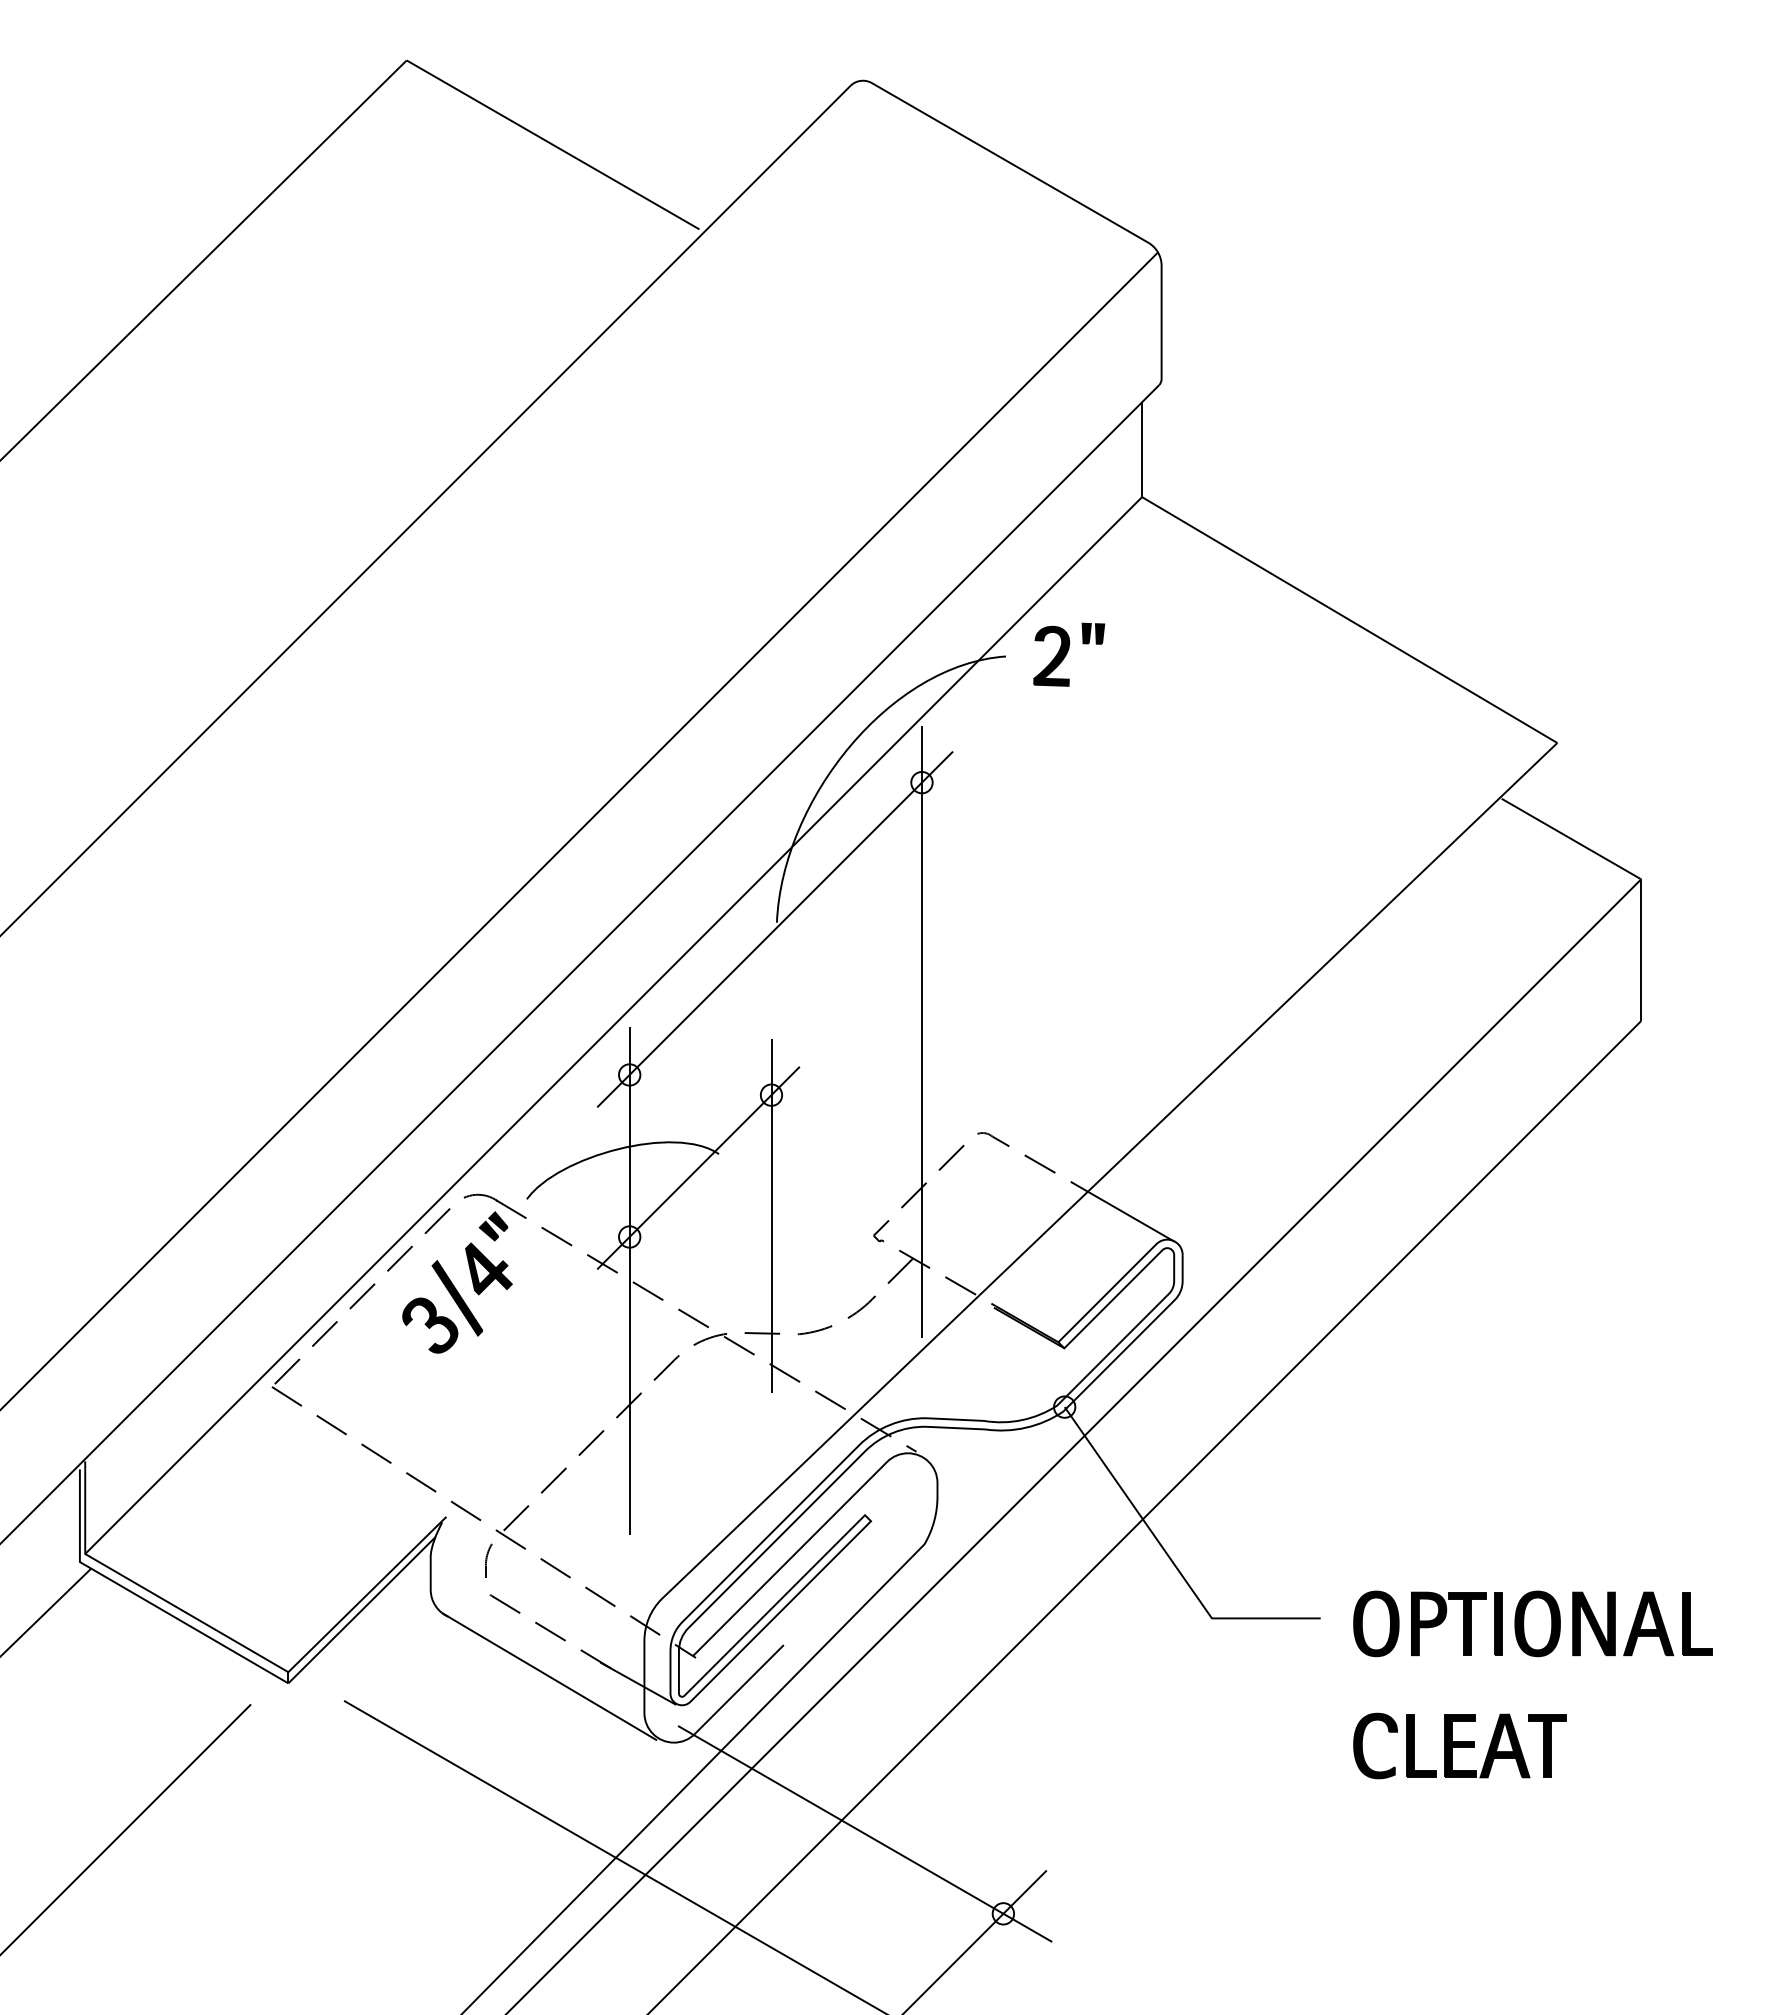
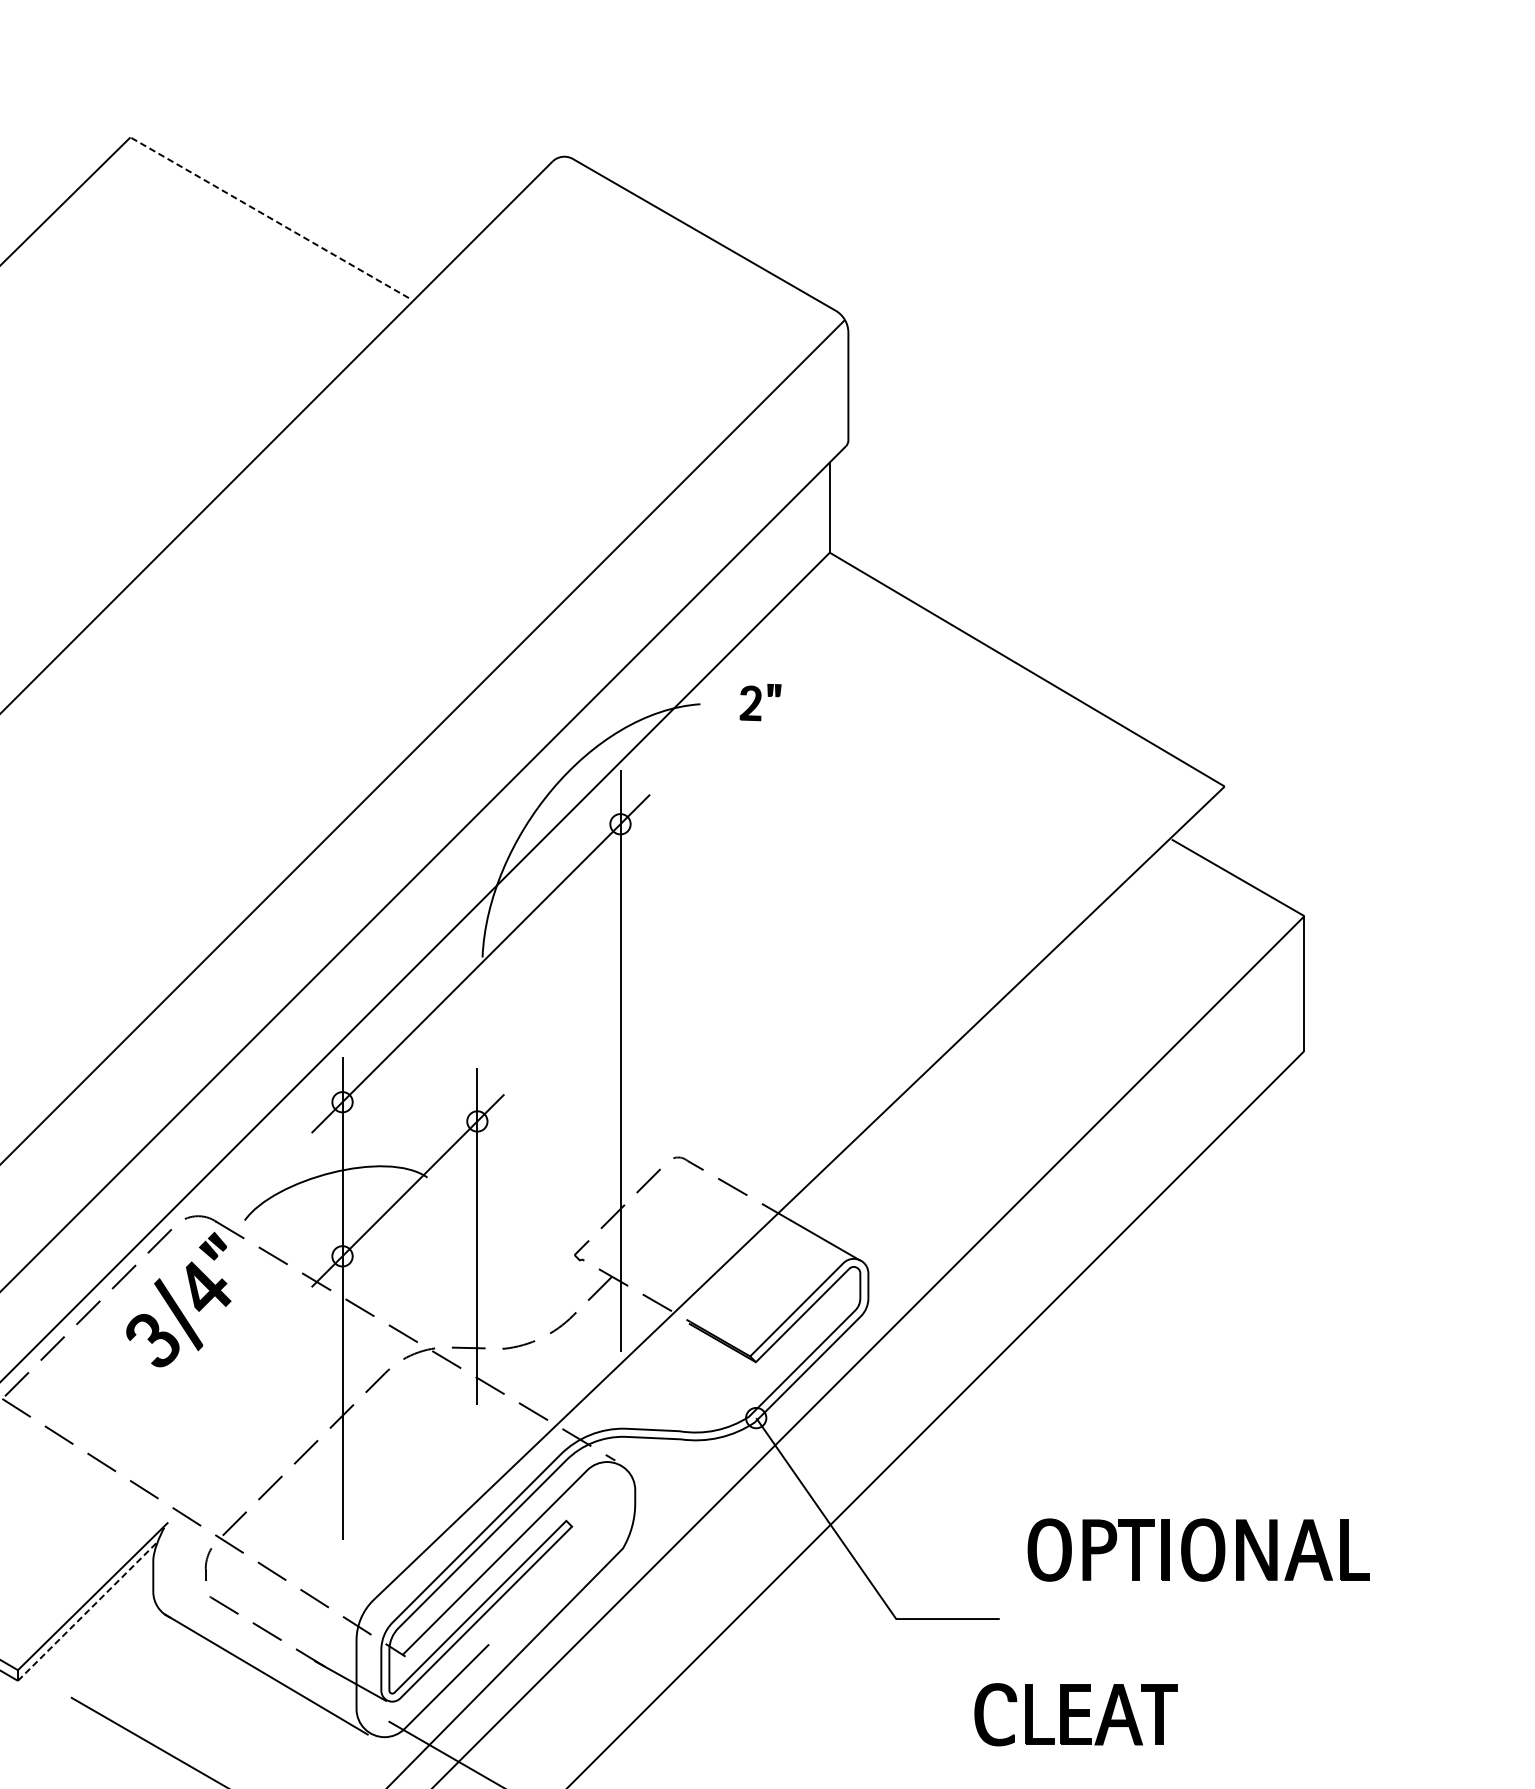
line: (552, 144) -> (269, 217), solid -> dashed
part: (1069, 654) -> (760, 702), size x0.6
line: (361, 1610) -> (87, 1611), solid -> dashed
part: (1532, 1623) -> (1198, 1549), moved
part: (1459, 1745) -> (1075, 1714), moved

